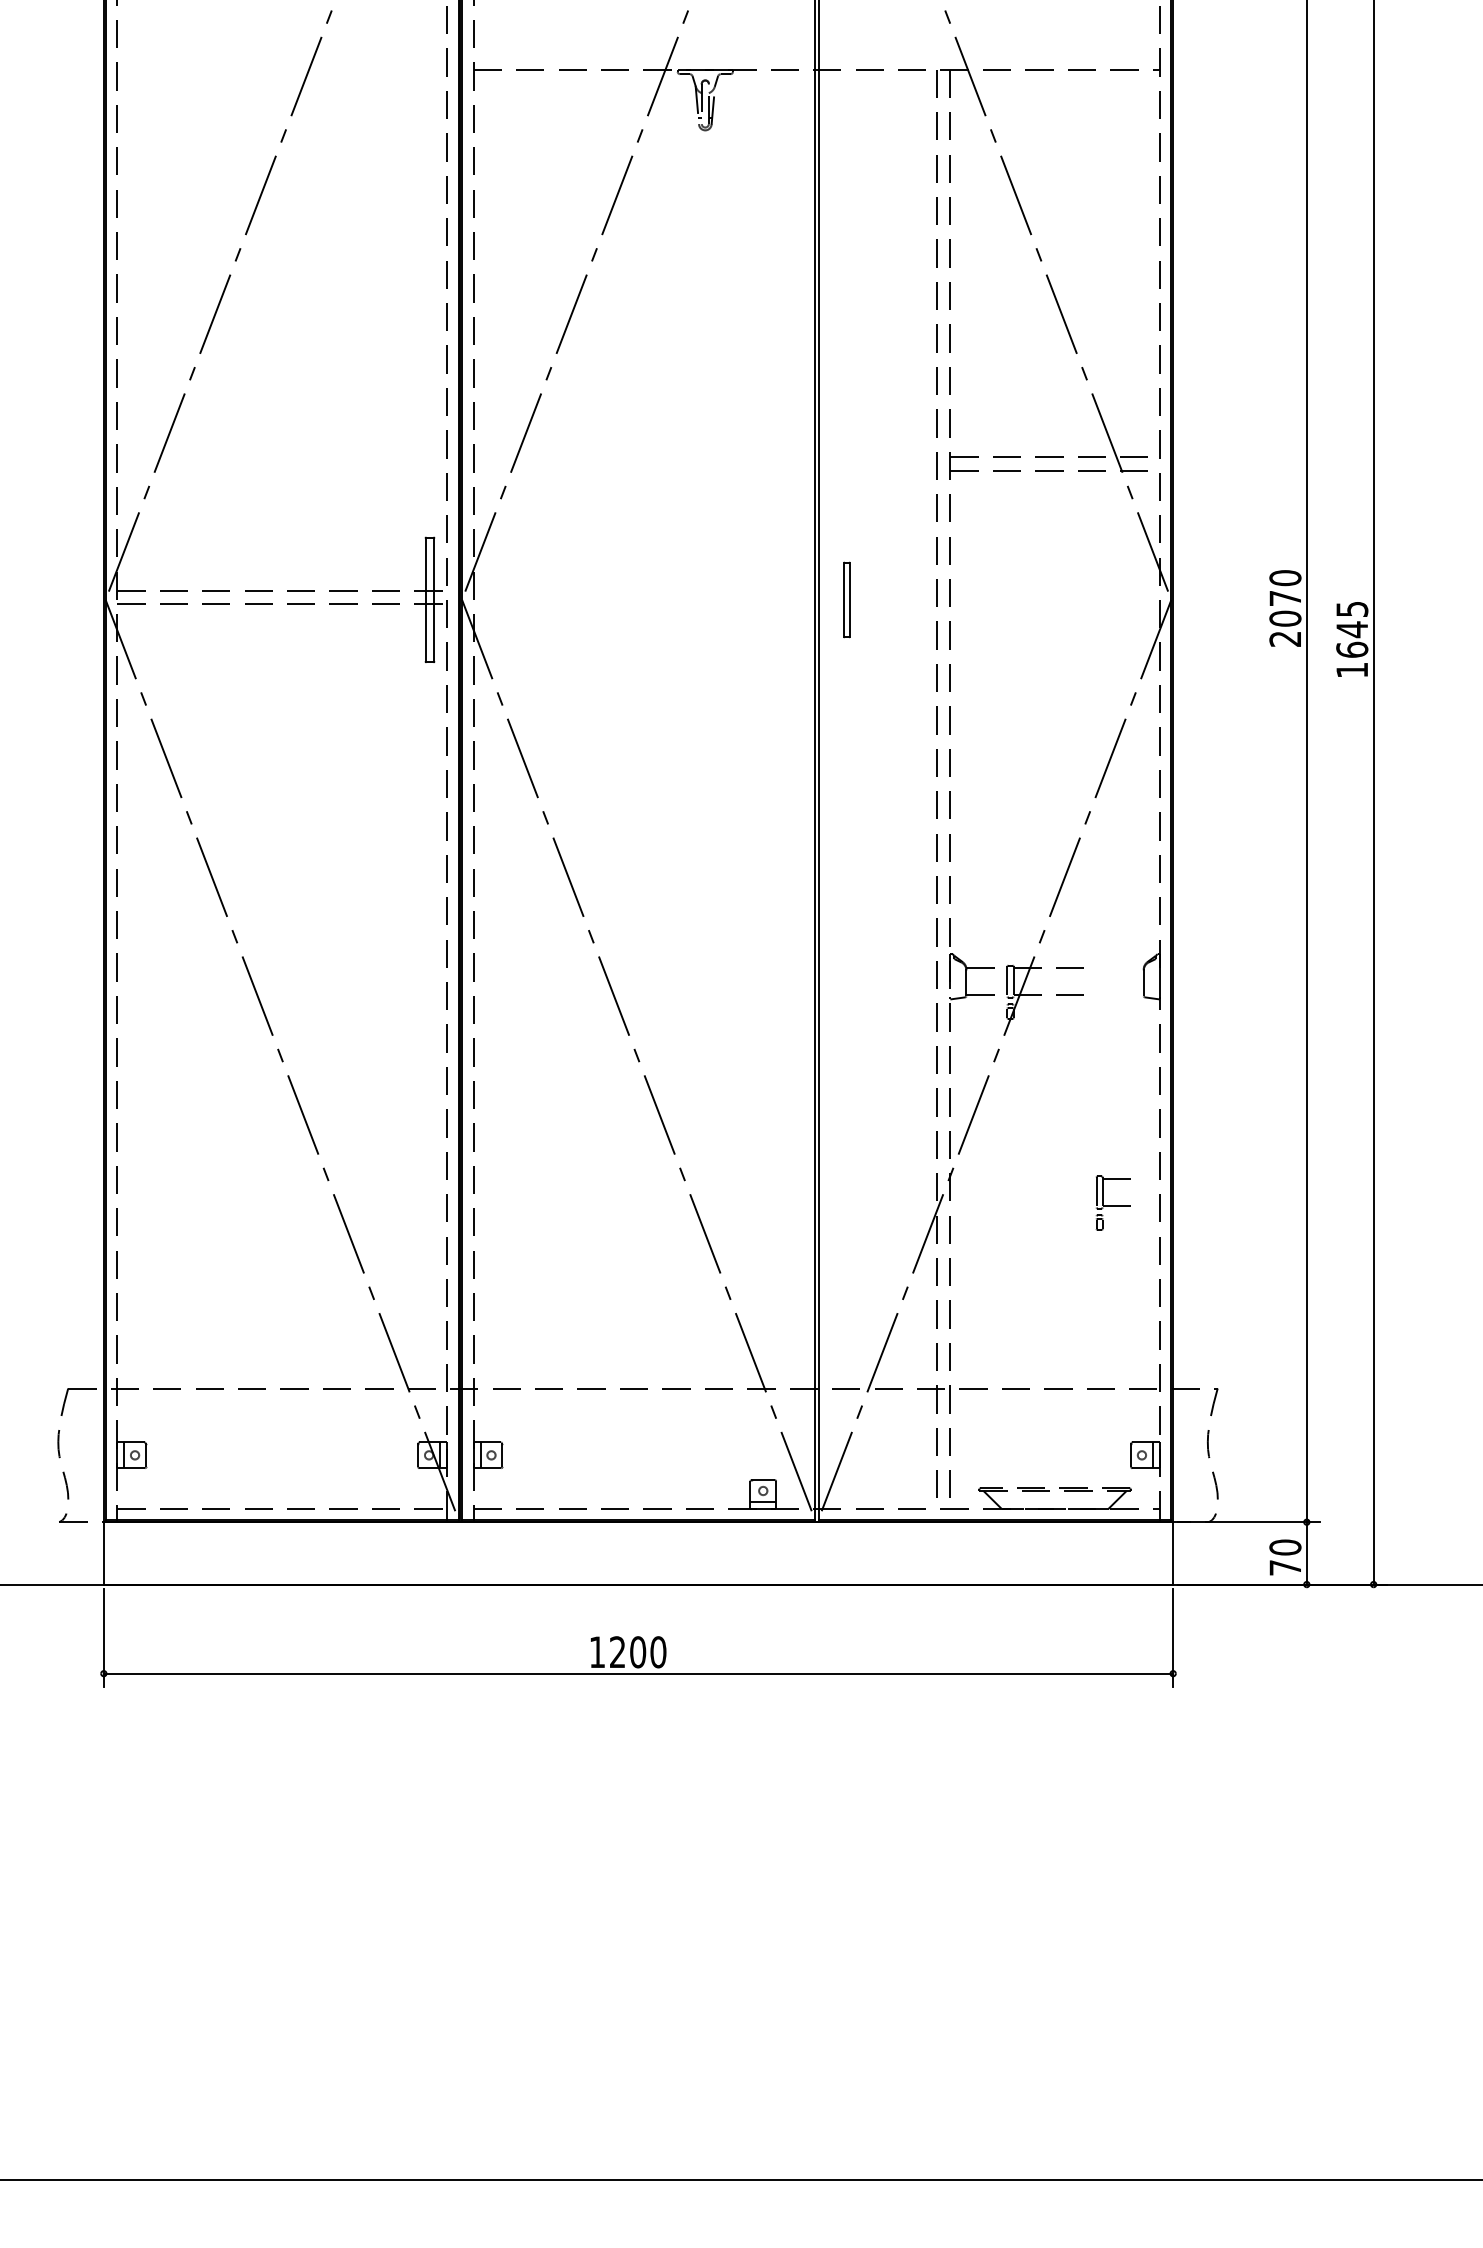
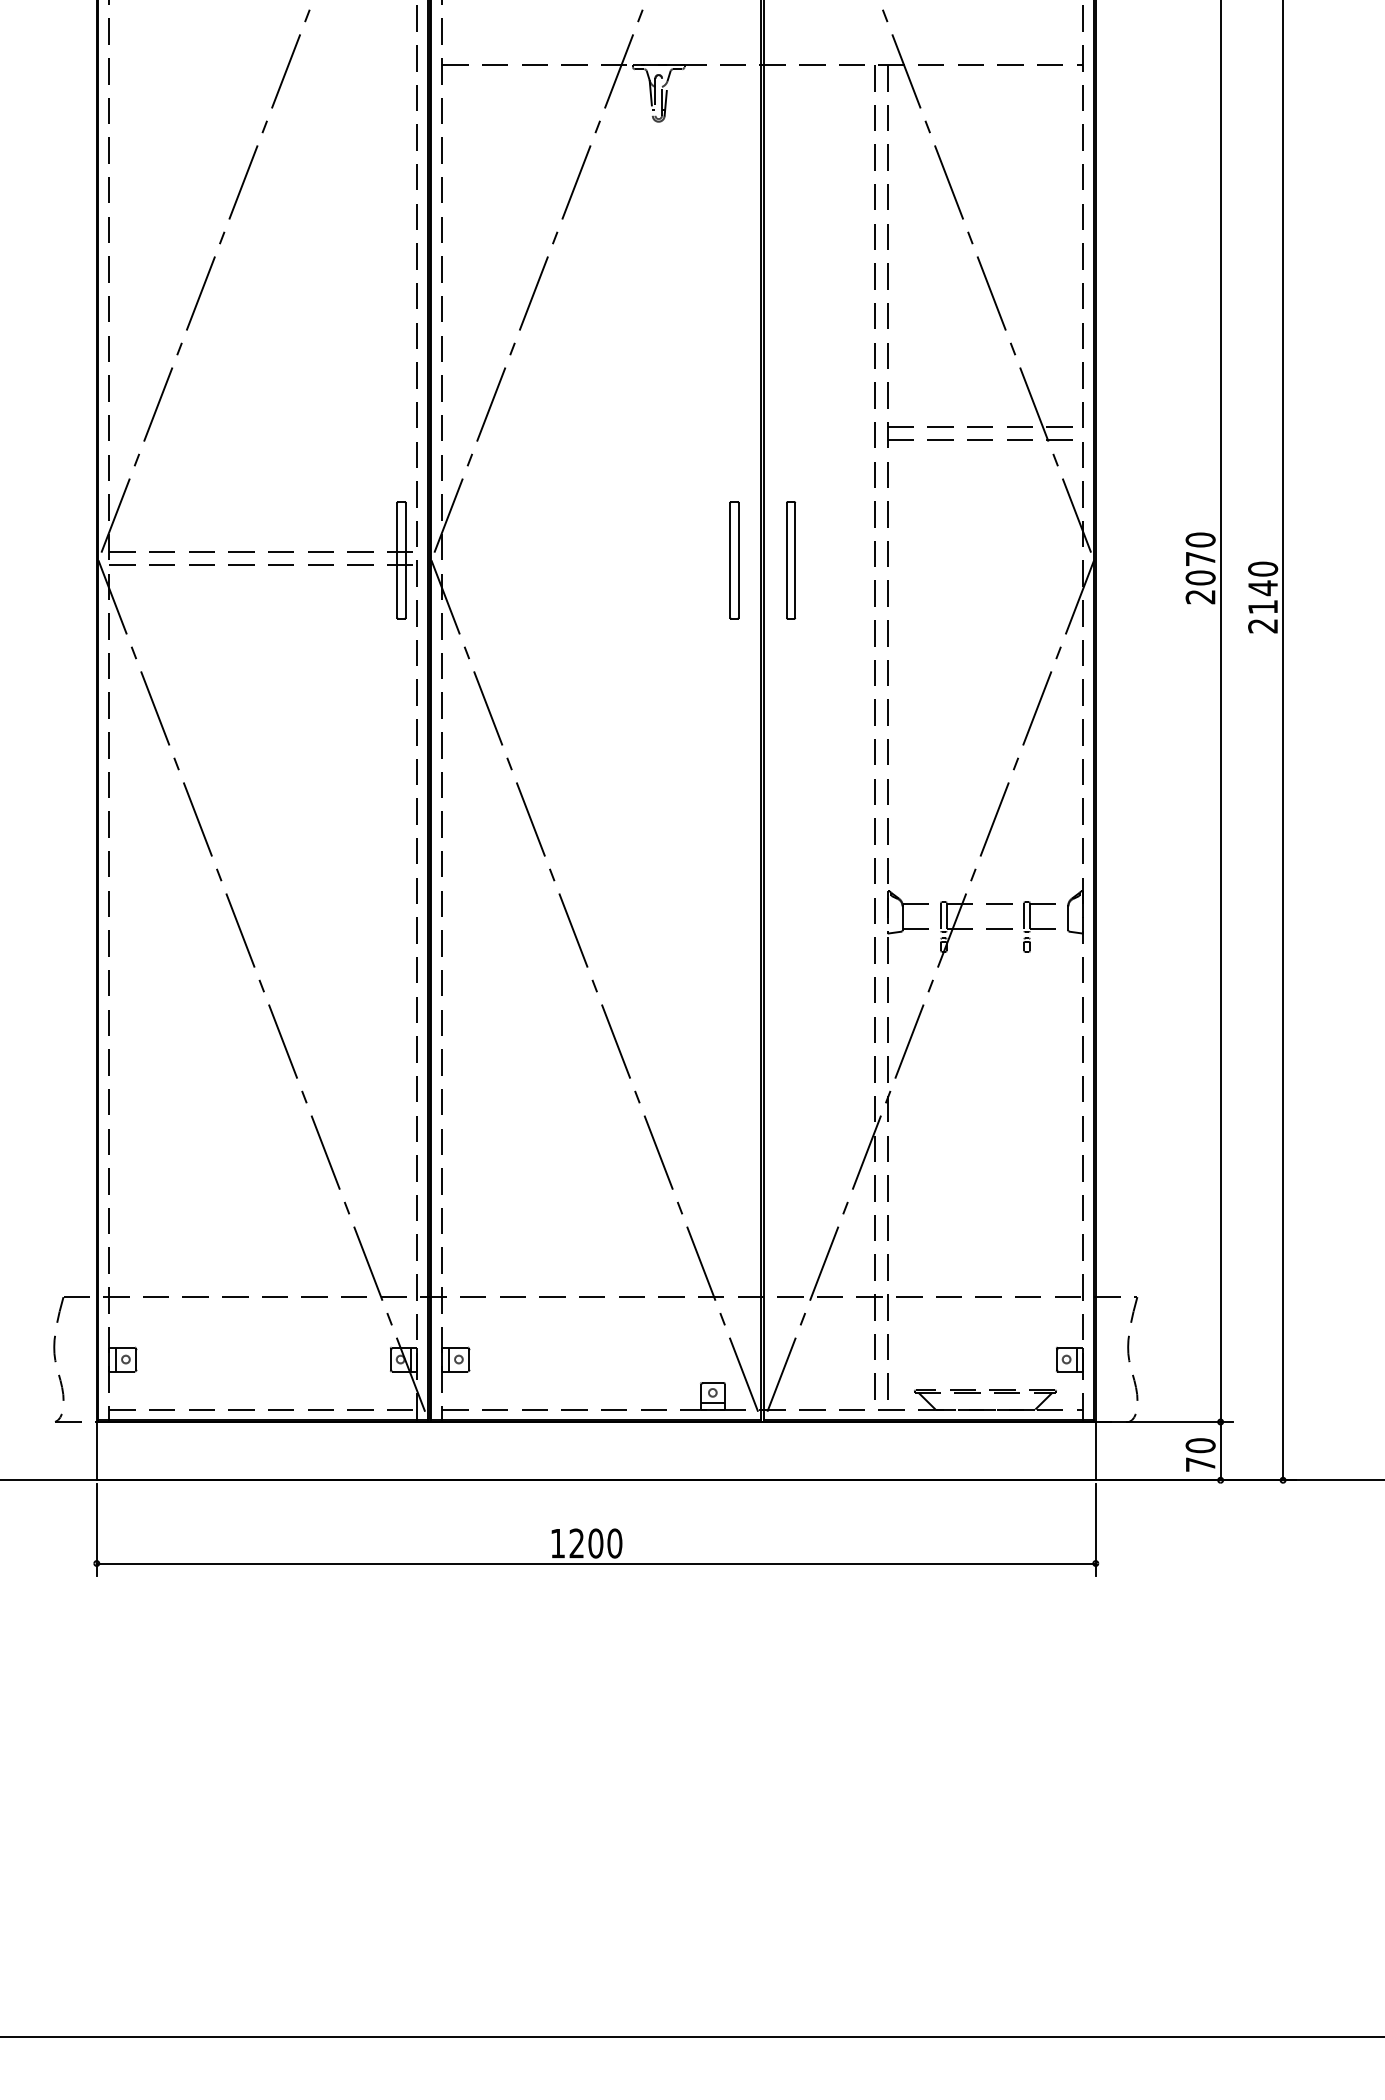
part: (786, 600) -> (734, 560), added
part: (846, 600) -> (790, 560), size x1.67
text: (1352, 639) -> (1263, 597), 1645 -> 2140
part: (1112, 1202) -> (1039, 926), moved

